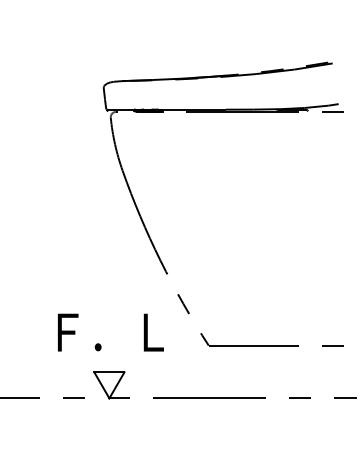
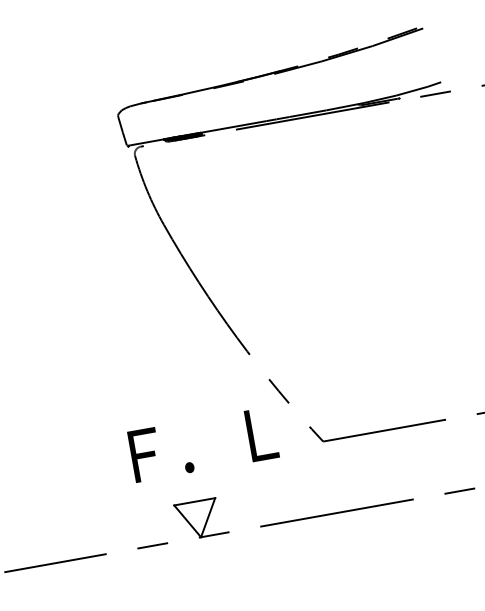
text: (110, 332) -> (202, 444), moved

